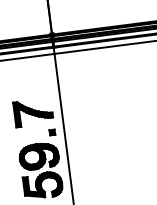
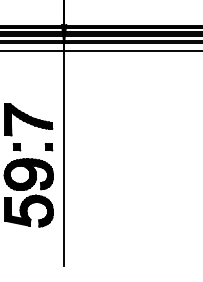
part: (26, 136) -> (16, 147), added

